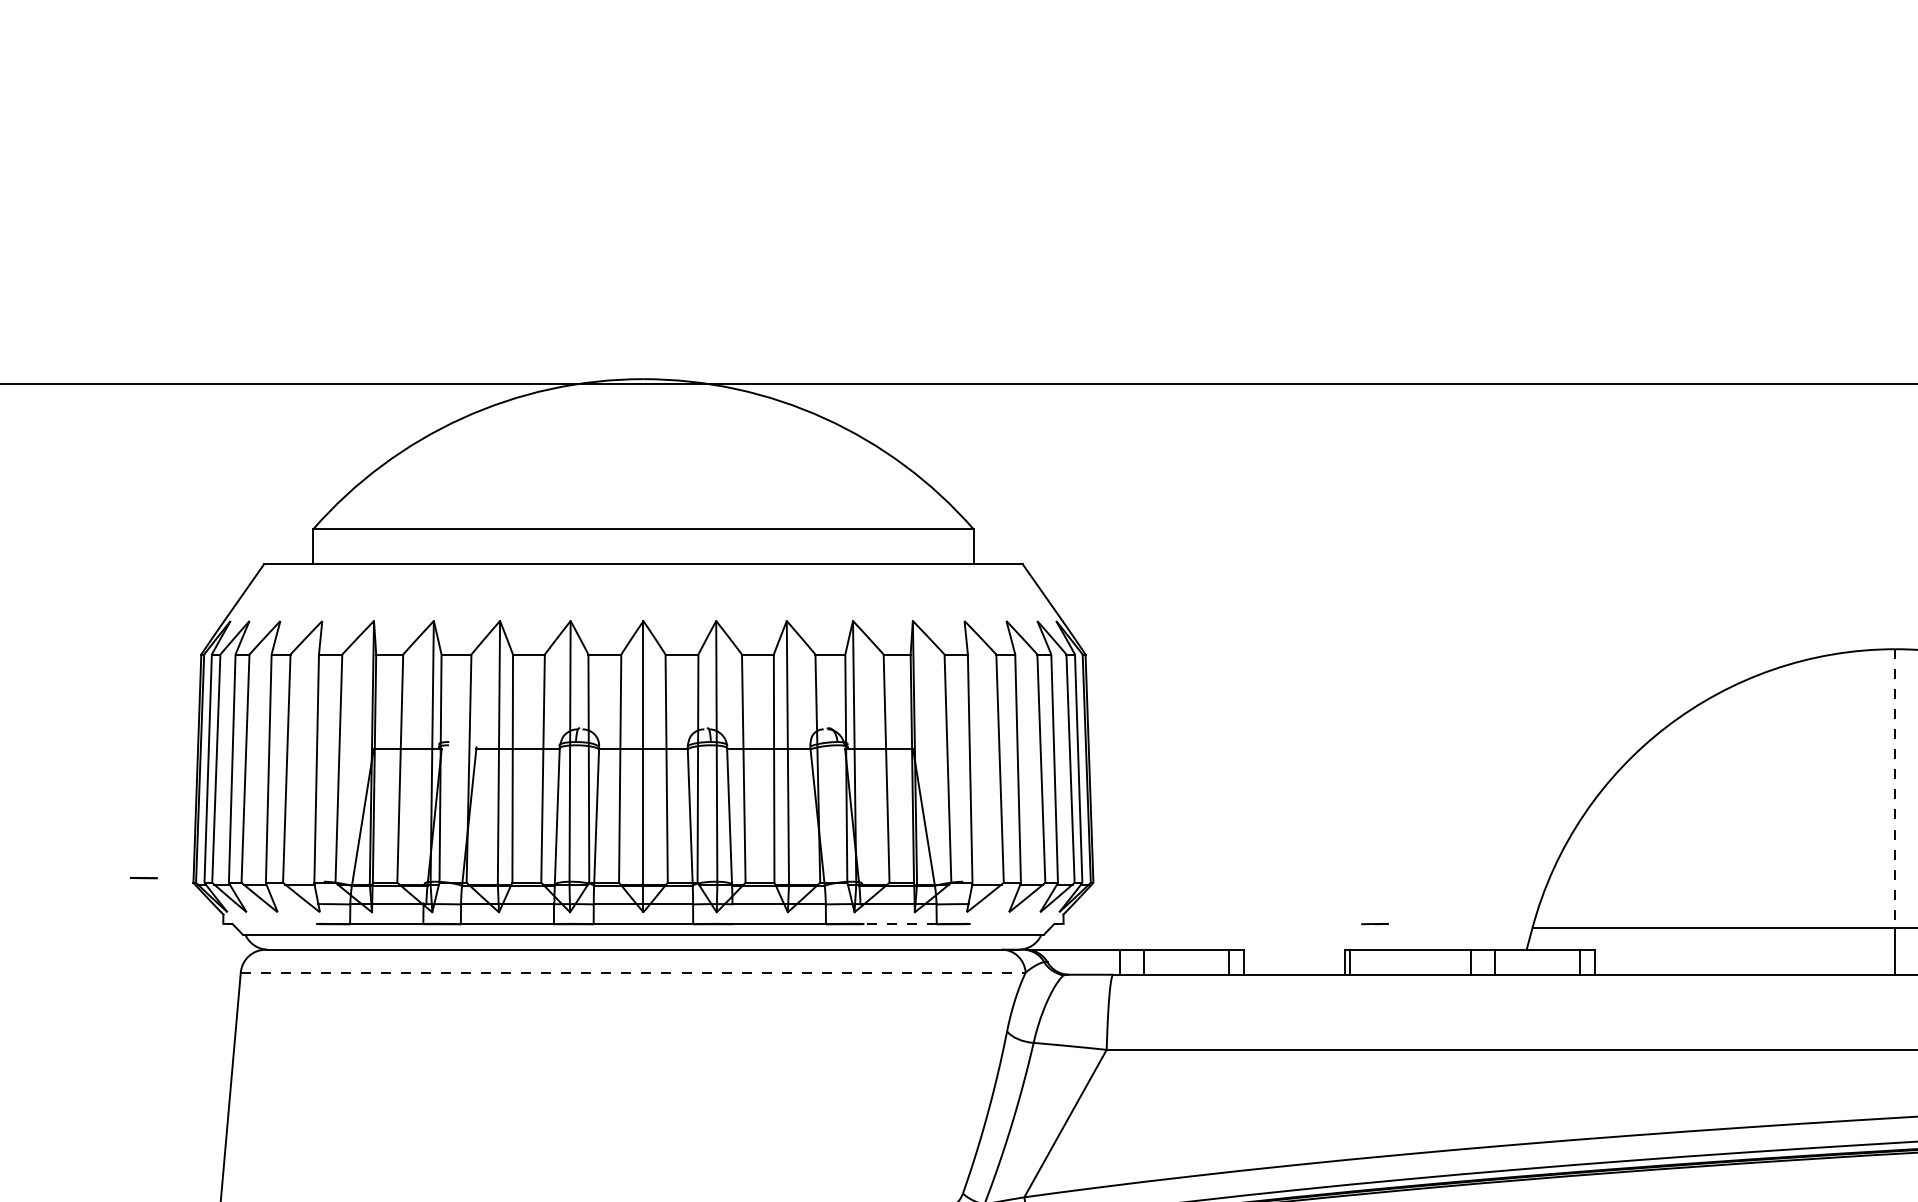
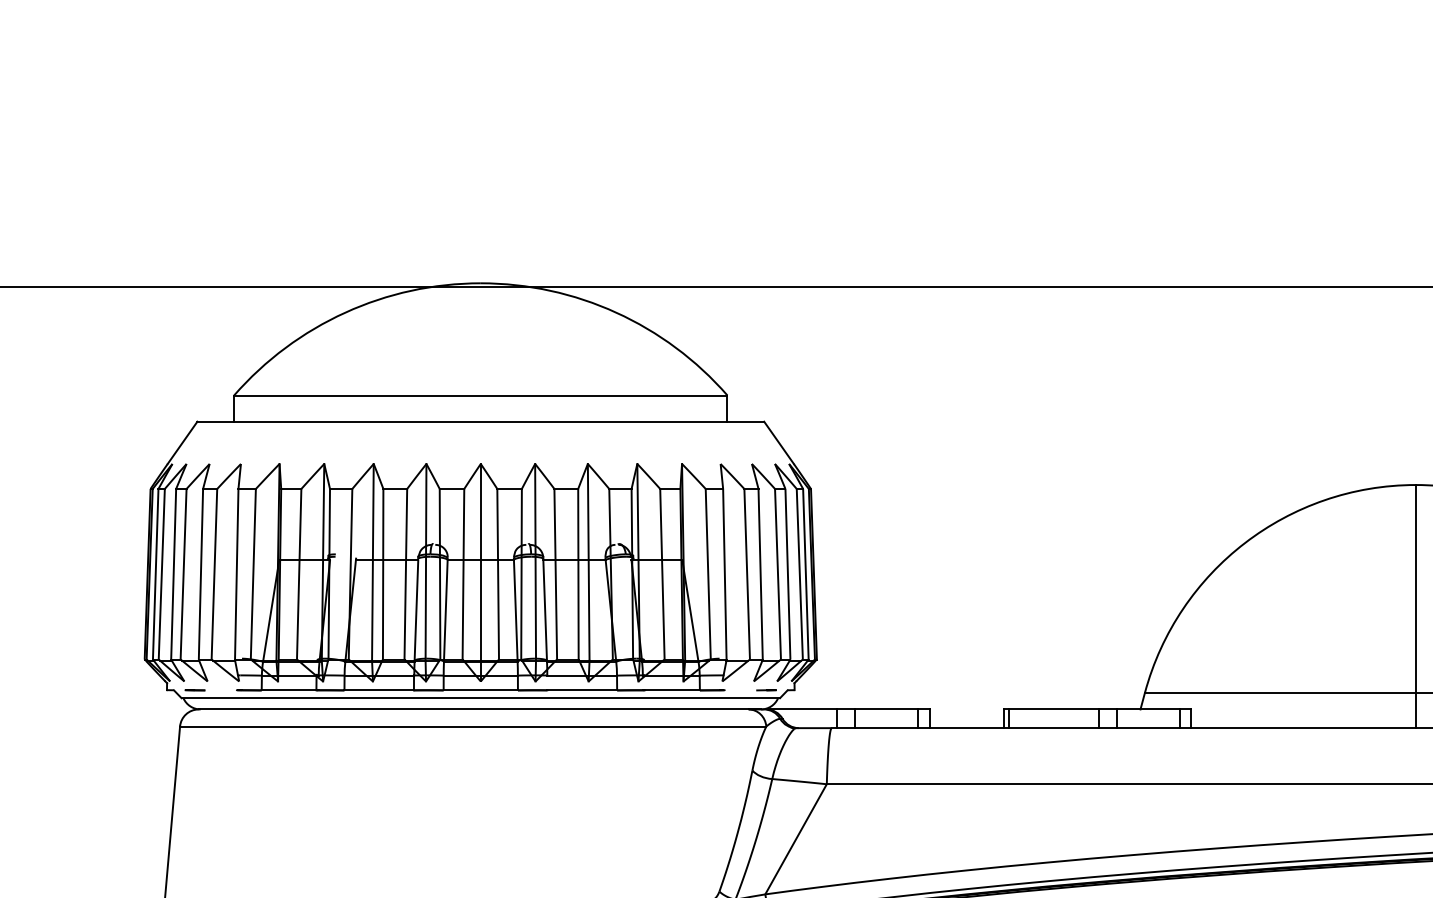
line: (1895, 788) -> (1415, 589), dashed -> solid
line: (143, 878) -> (194, 690), moved
line: (898, 924) -> (671, 690), dashed -> solid
line: (1374, 924) -> (766, 690), moved
line: (633, 972) -> (473, 726), dashed -> solid

